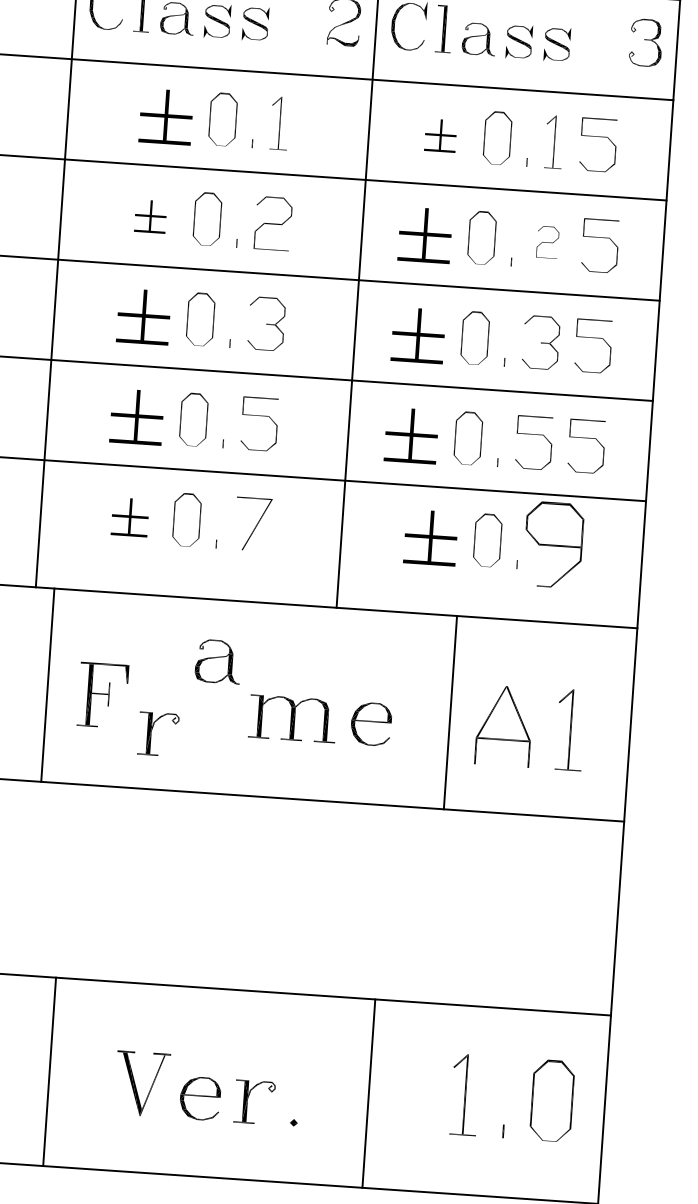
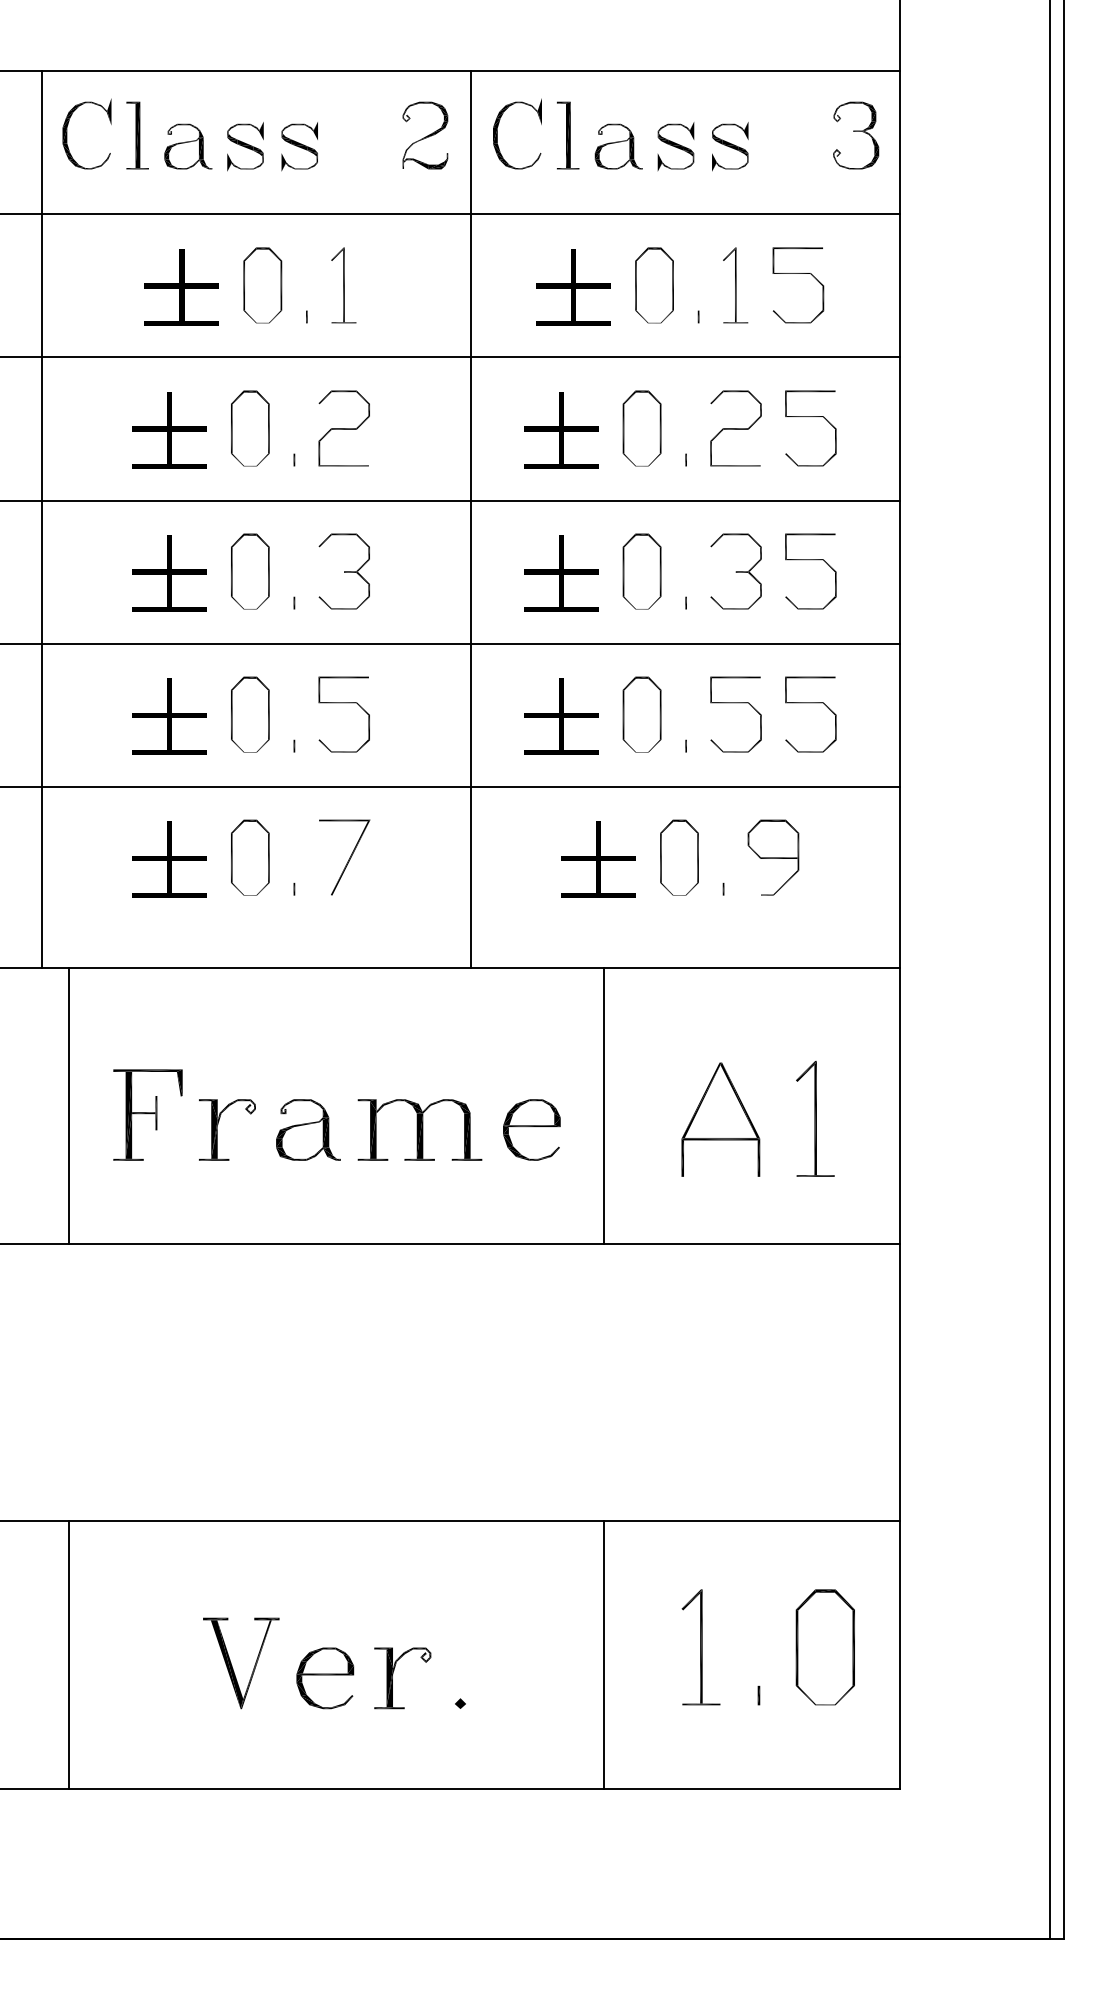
part: (440, 135) -> (573, 287), size x1.67
part: (150, 216) -> (169, 430), size x1.67
part: (547, 242) -> (735, 428), size x1.67
part: (130, 517) -> (169, 859), size x1.43
part: (553, 544) -> (773, 857), size x0.62
part: (218, 661) -> (308, 1129), moved
line: (450, 712) -> (604, 1105), moved
part: (151, 733) -> (217, 1129), moved
line: (49, 1071) -> (68, 1654), moved
line: (369, 1093) -> (604, 1654), moved

